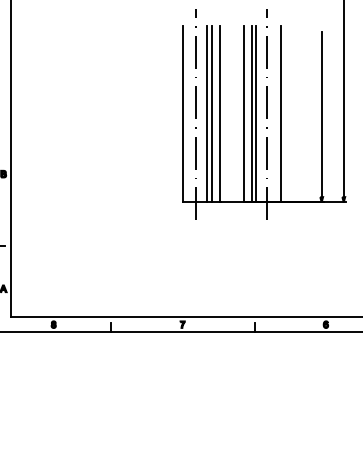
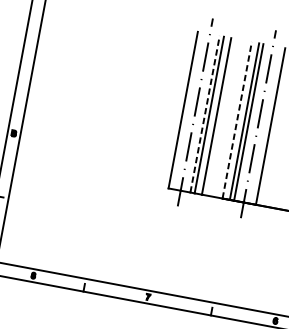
line: (207, 113) -> (205, 113), solid -> dashed
line: (243, 113) -> (237, 119), solid -> dashed

